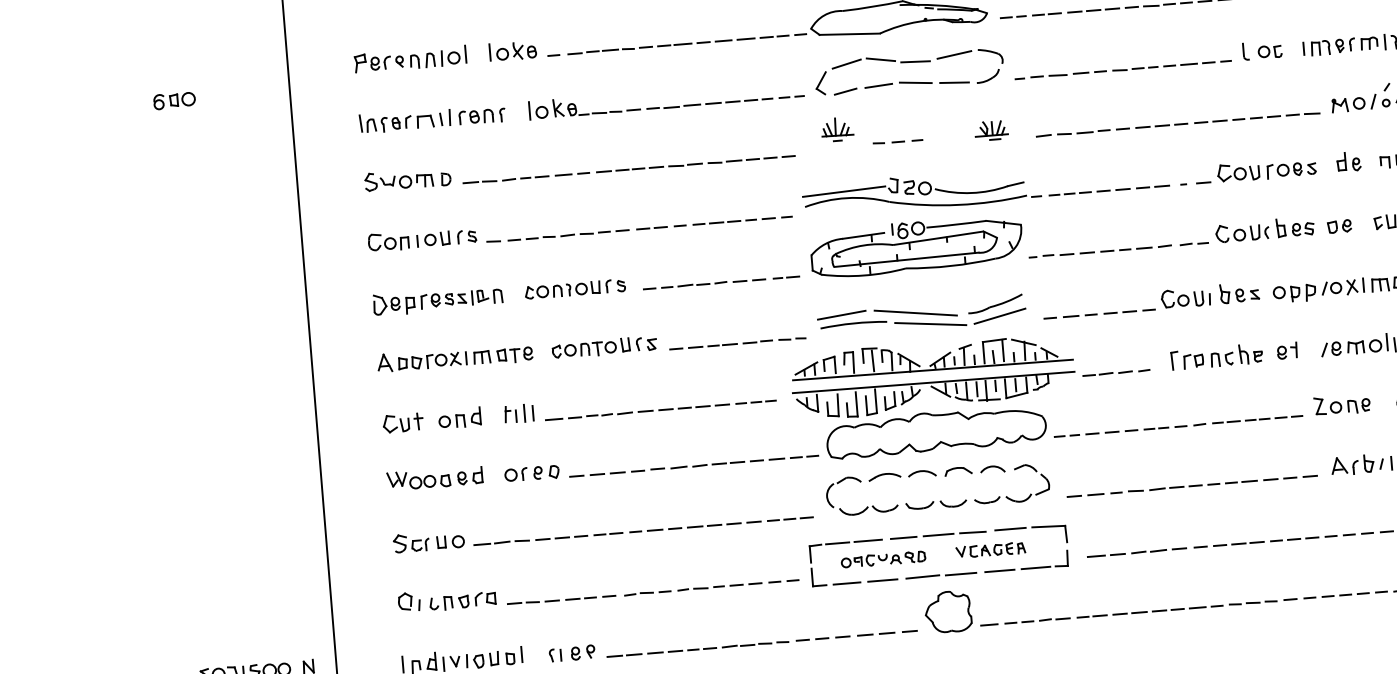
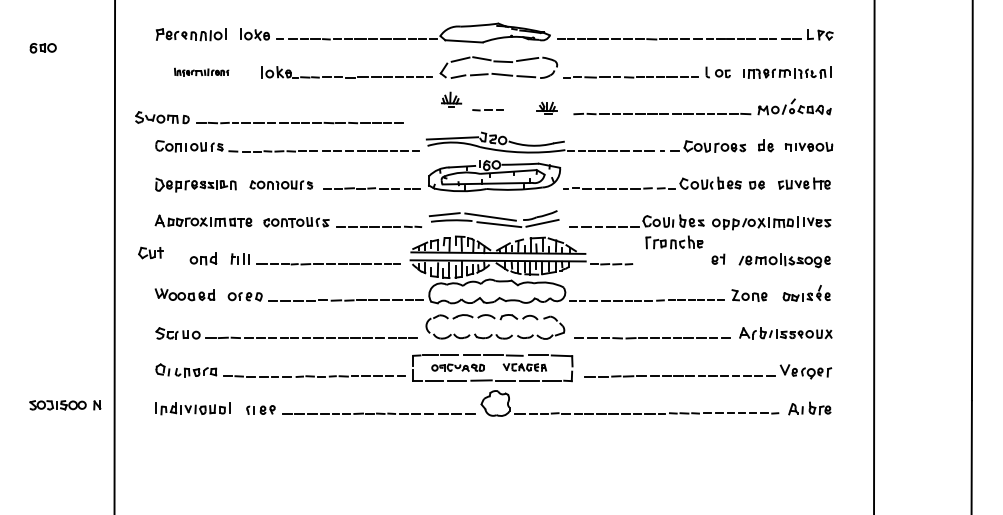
part: (431, 117) -> (201, 71), size x0.6
part: (579, 165) -> (269, 117), moved
part: (1216, 356) -> (674, 242), moved
part: (402, 422) -> (150, 252), moved

